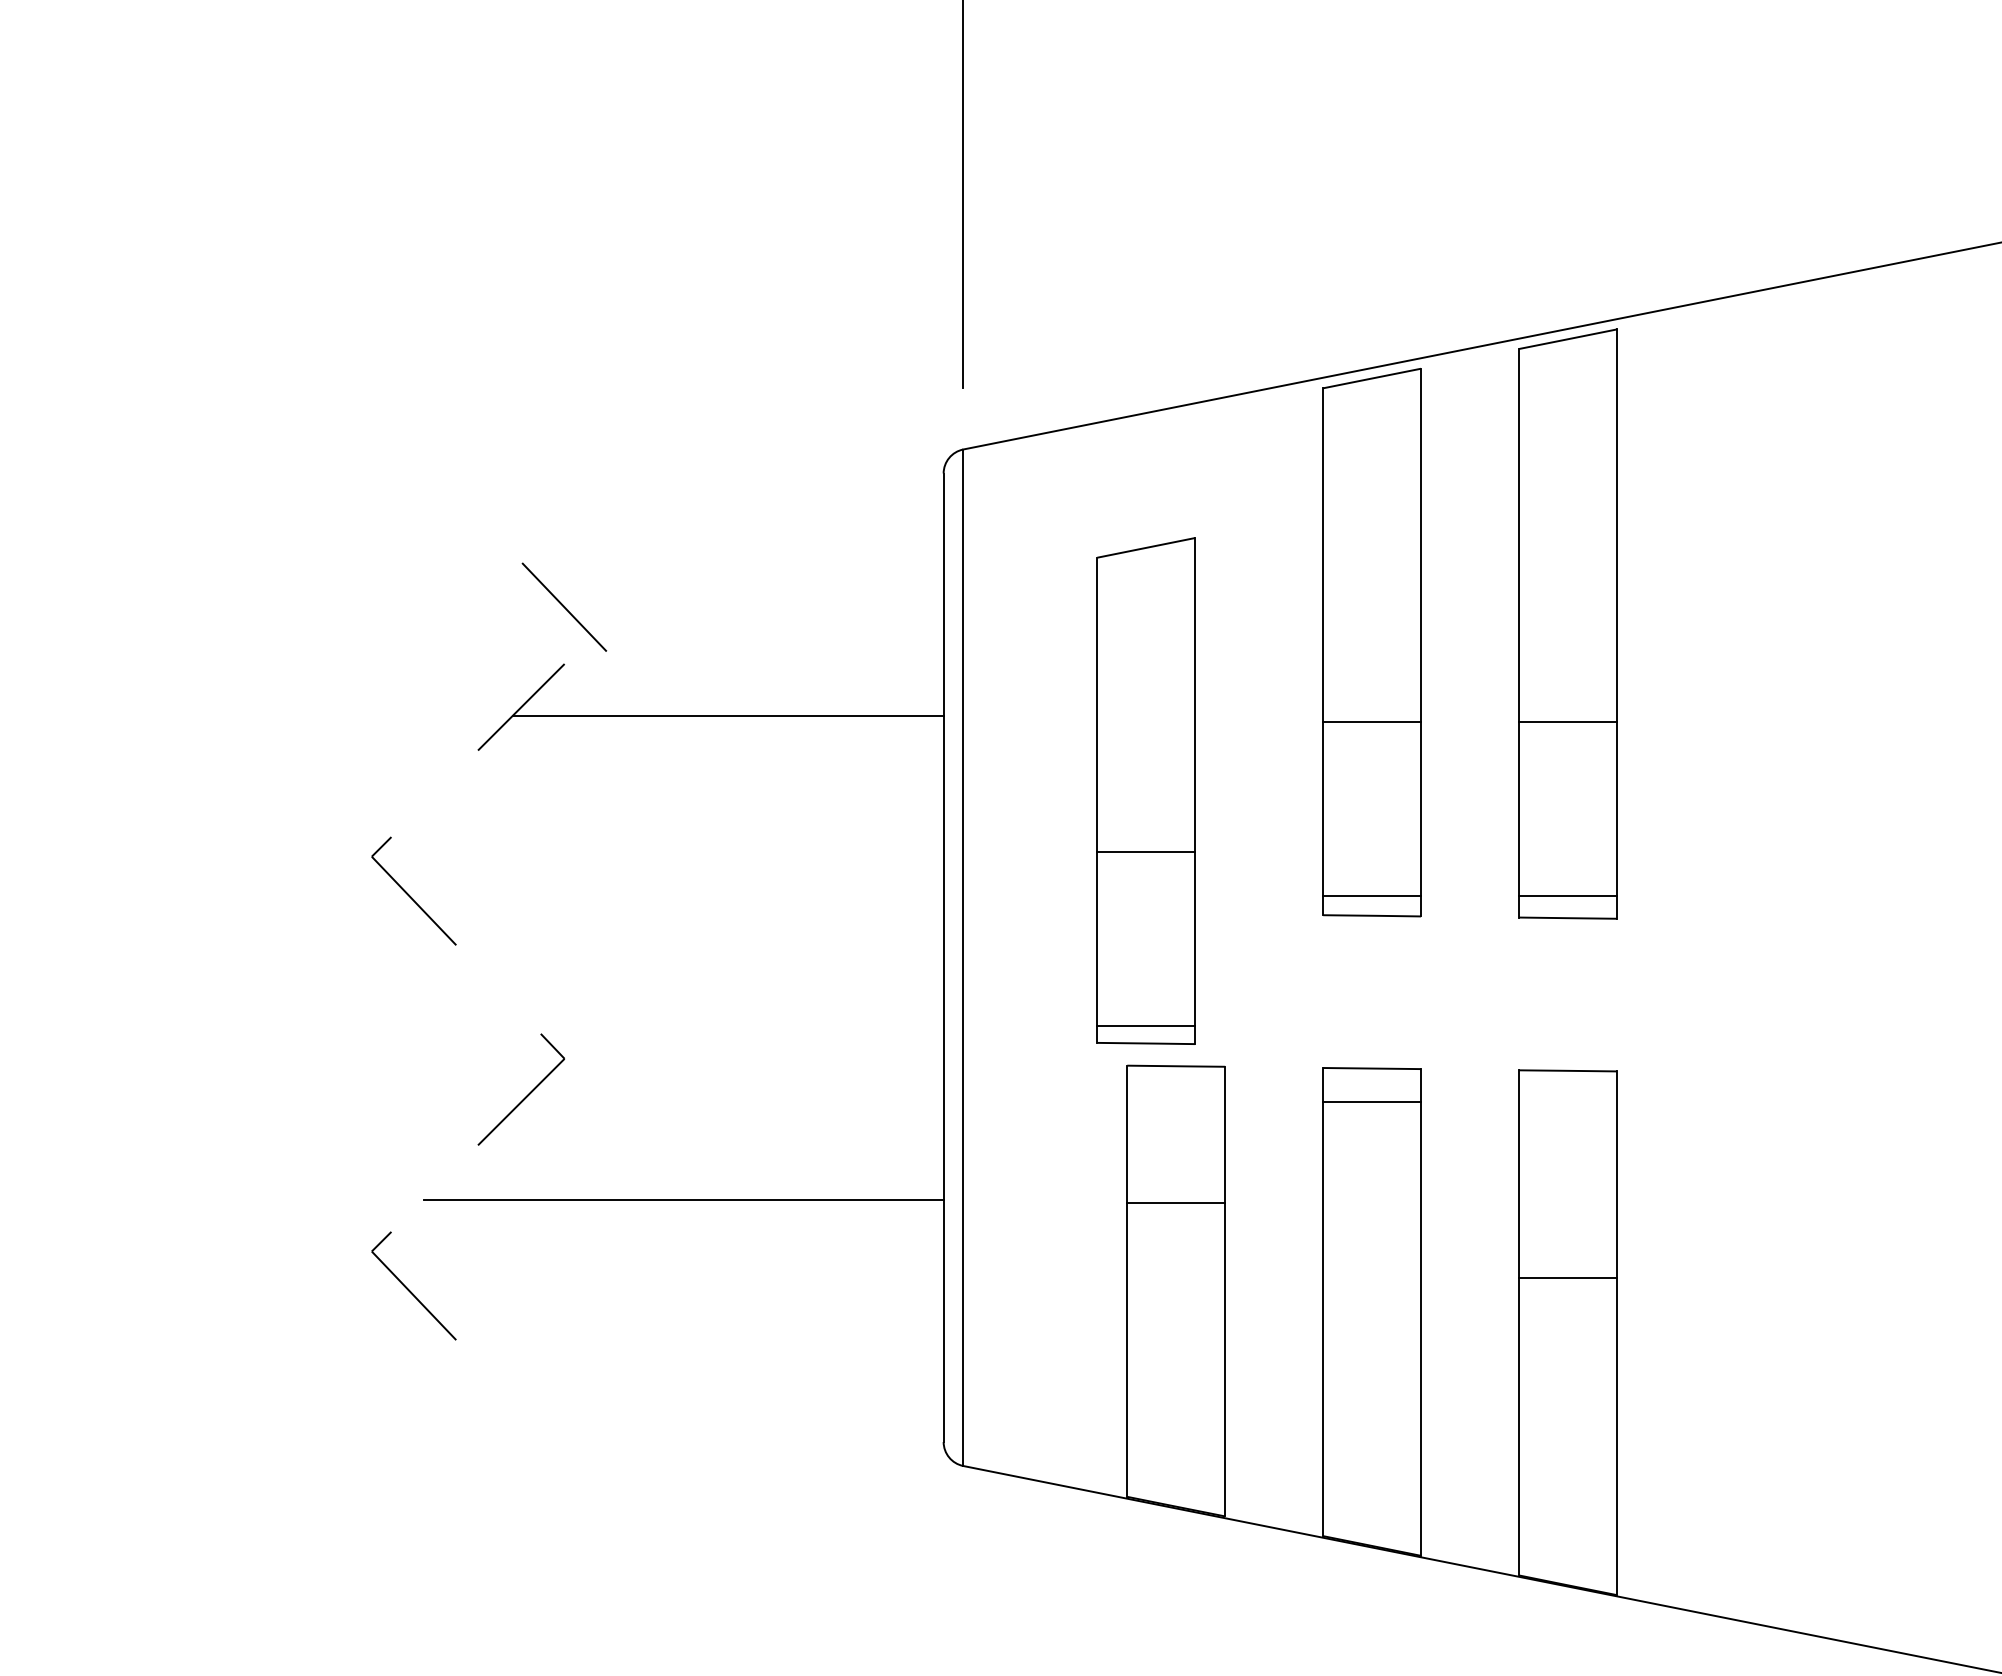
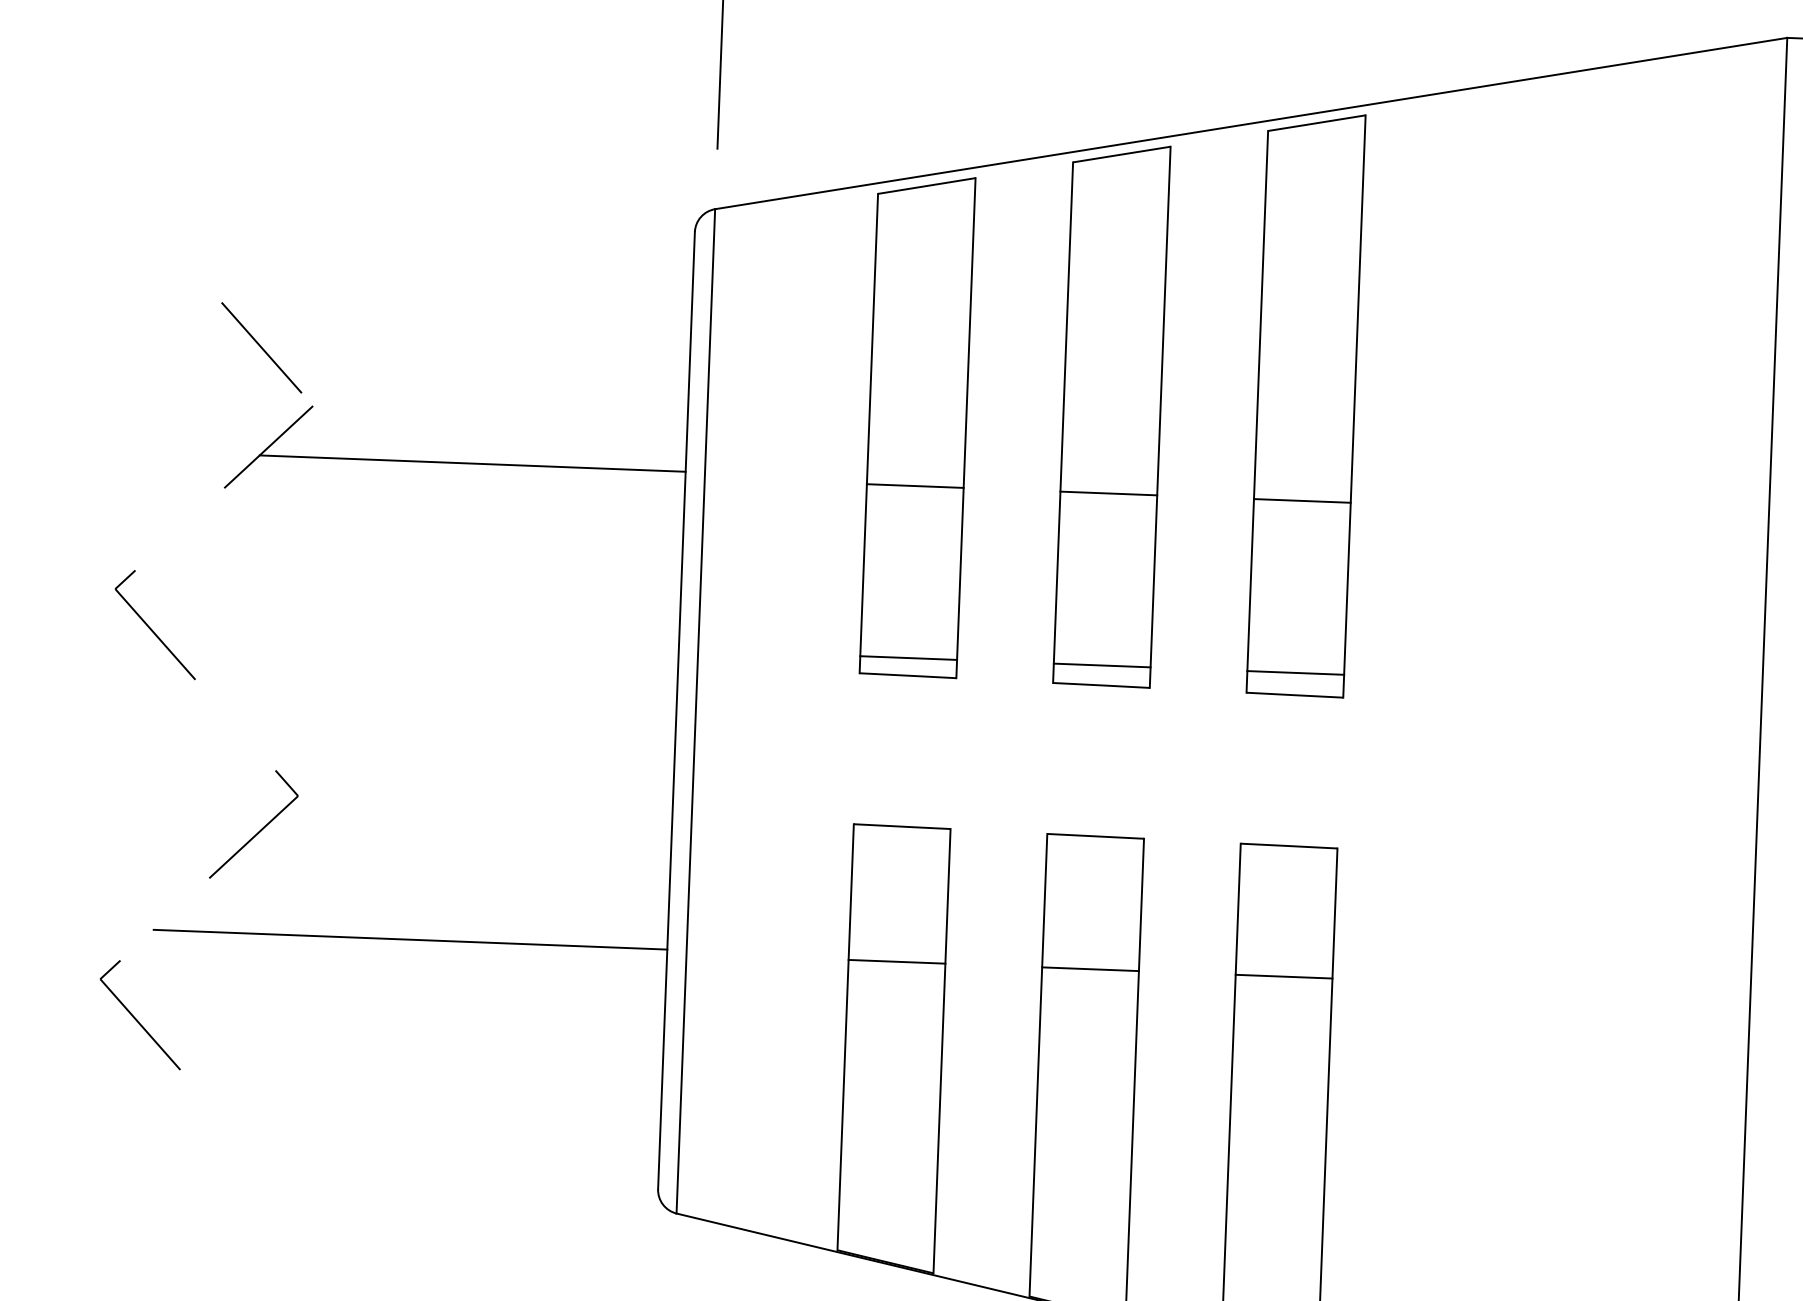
line: (564, 606) -> (261, 347), moved
part: (1145, 790) -> (916, 425), moved
line: (1372, 1102) -> (1090, 969), moved
line: (1567, 1278) -> (1283, 977), moved

